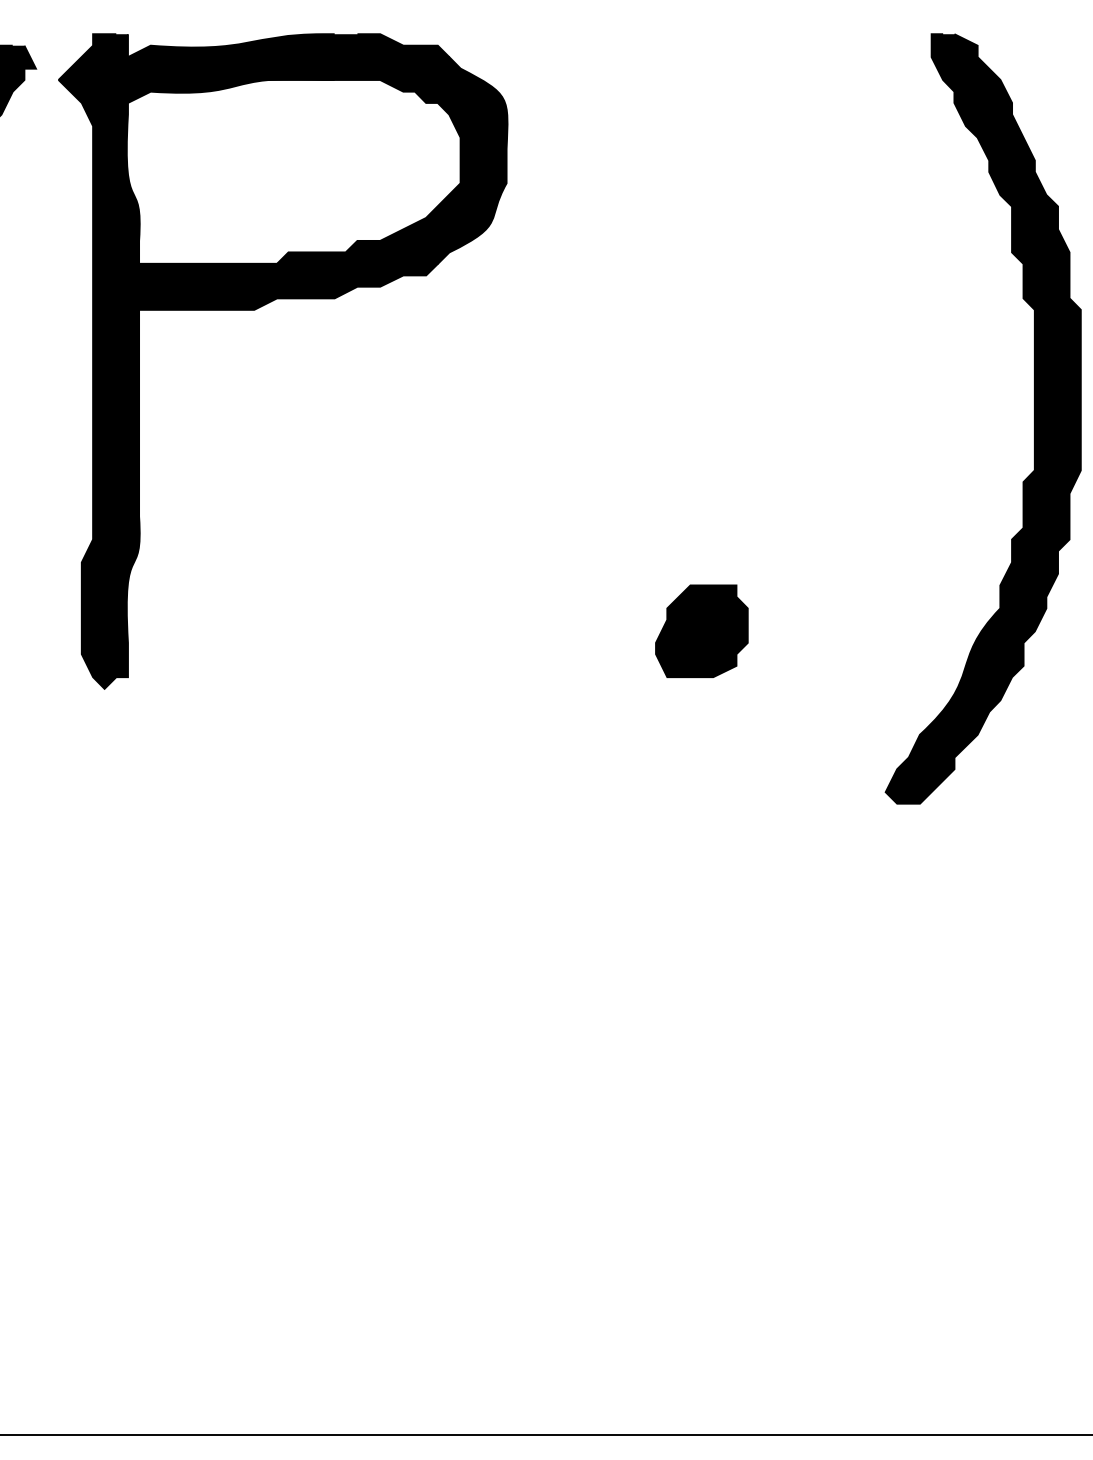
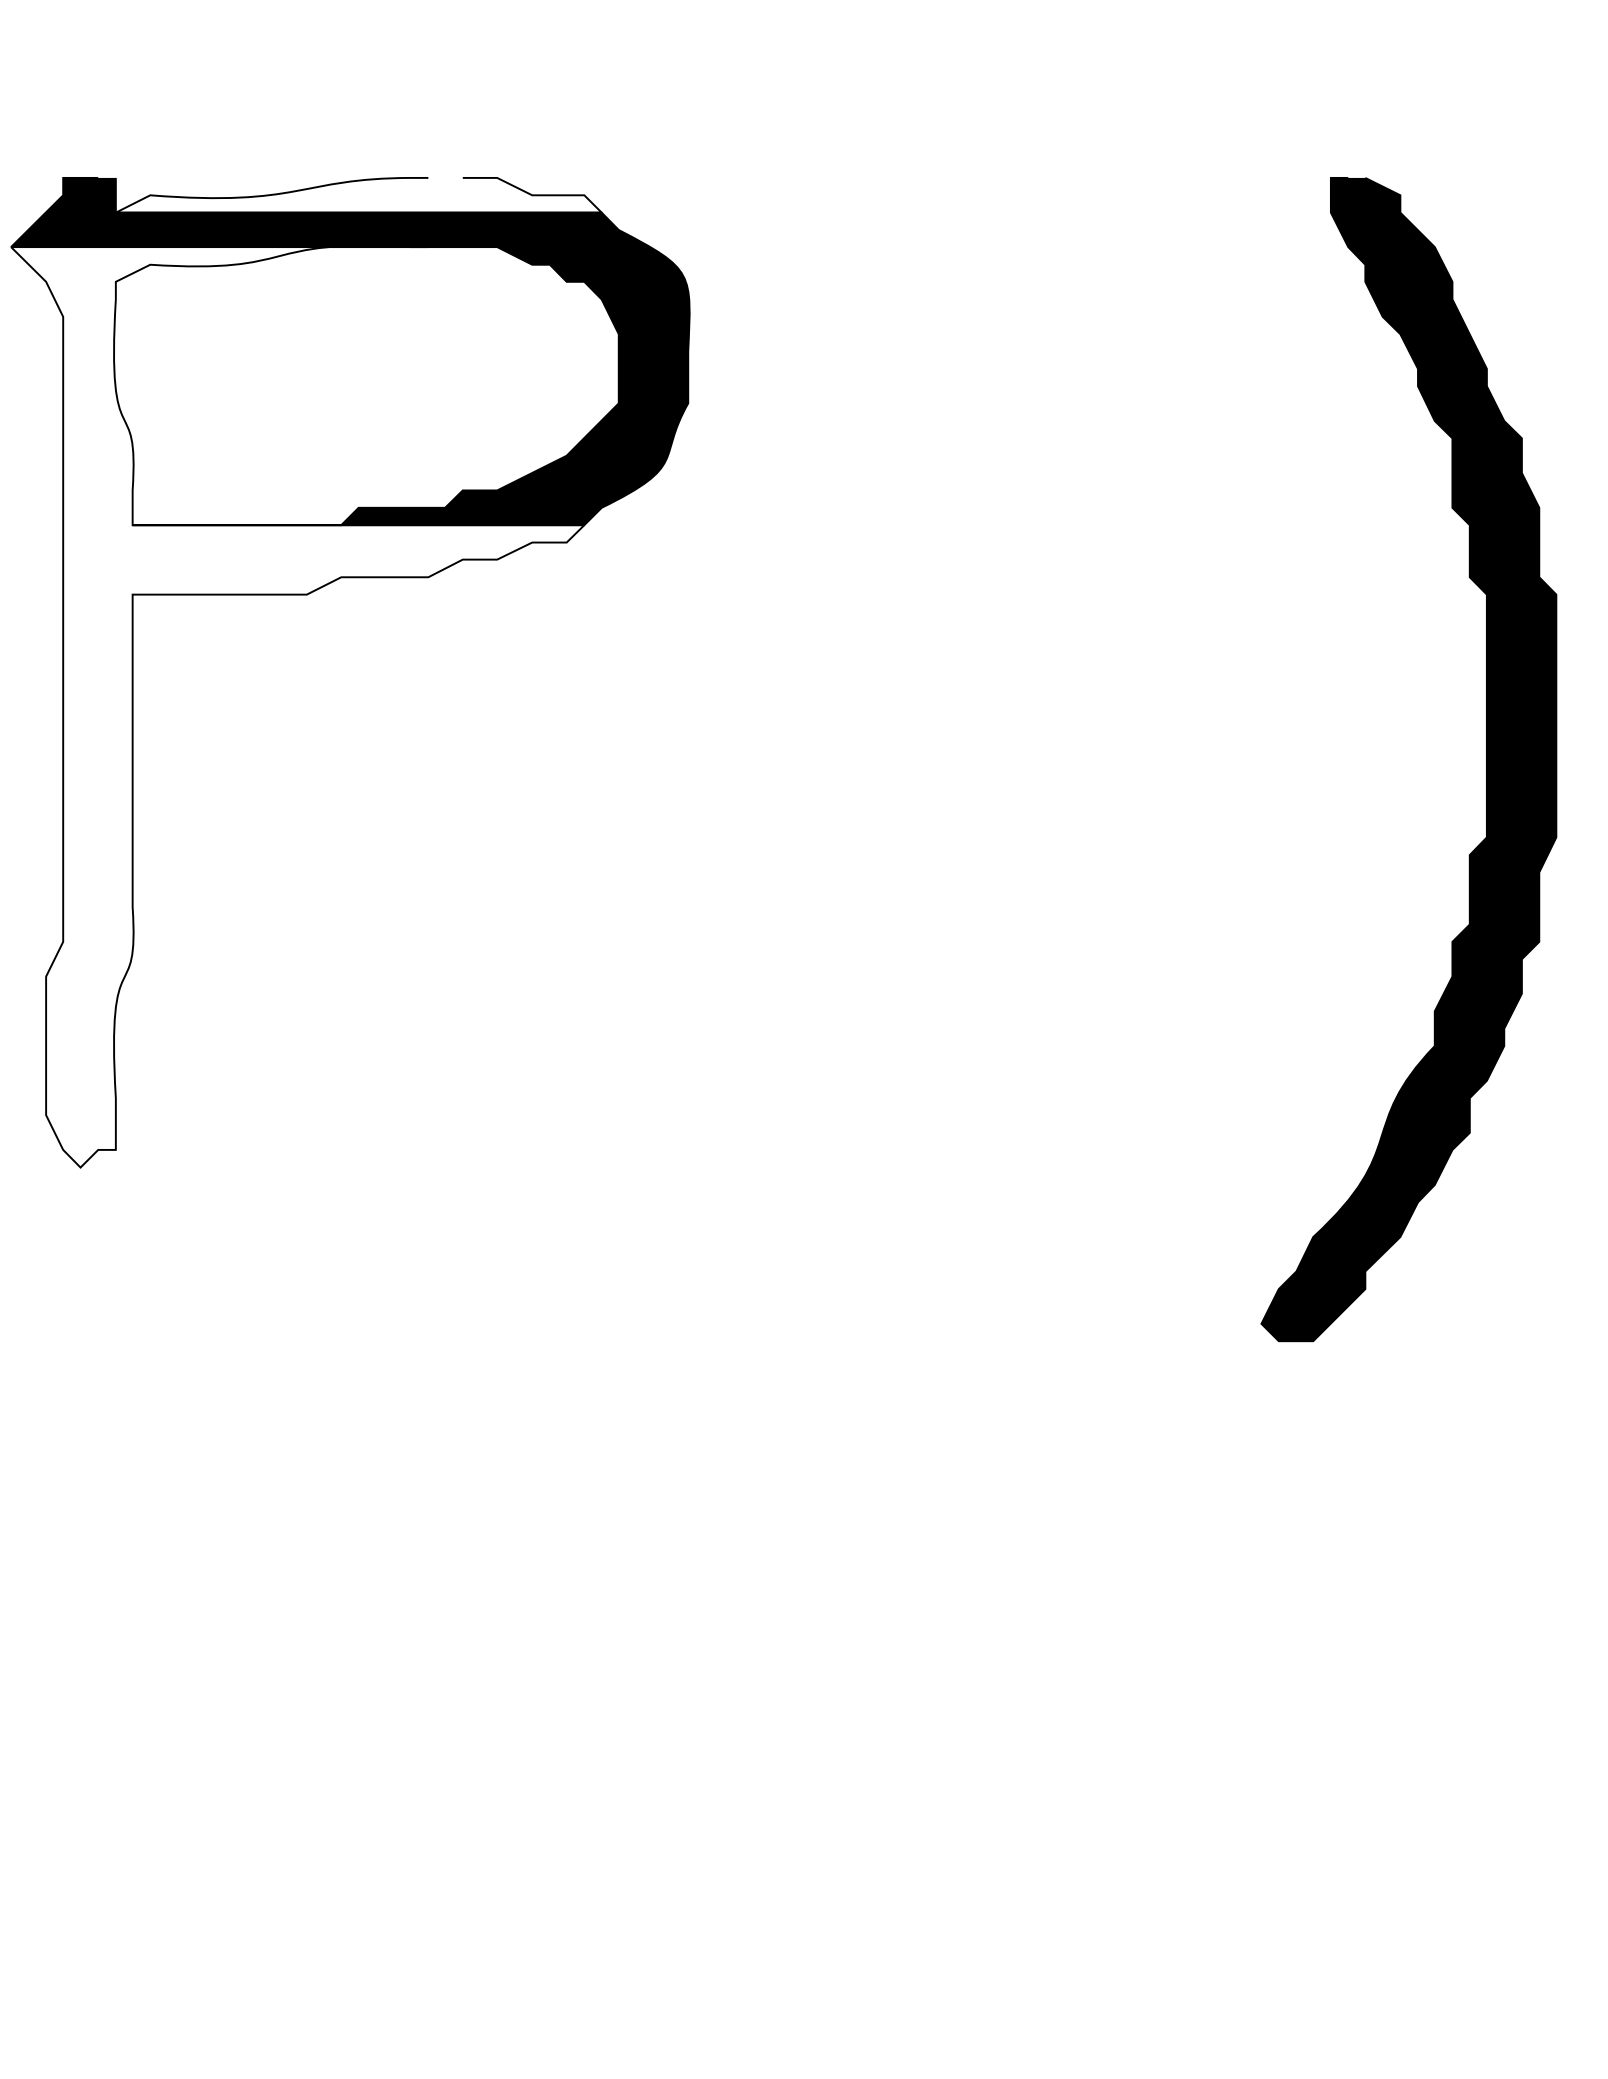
fill: (288, 45) -> (358, 194), removed
fill: (247, 383) -> (296, 705), removed
part: (701, 630) -> (982, 1079), removed

